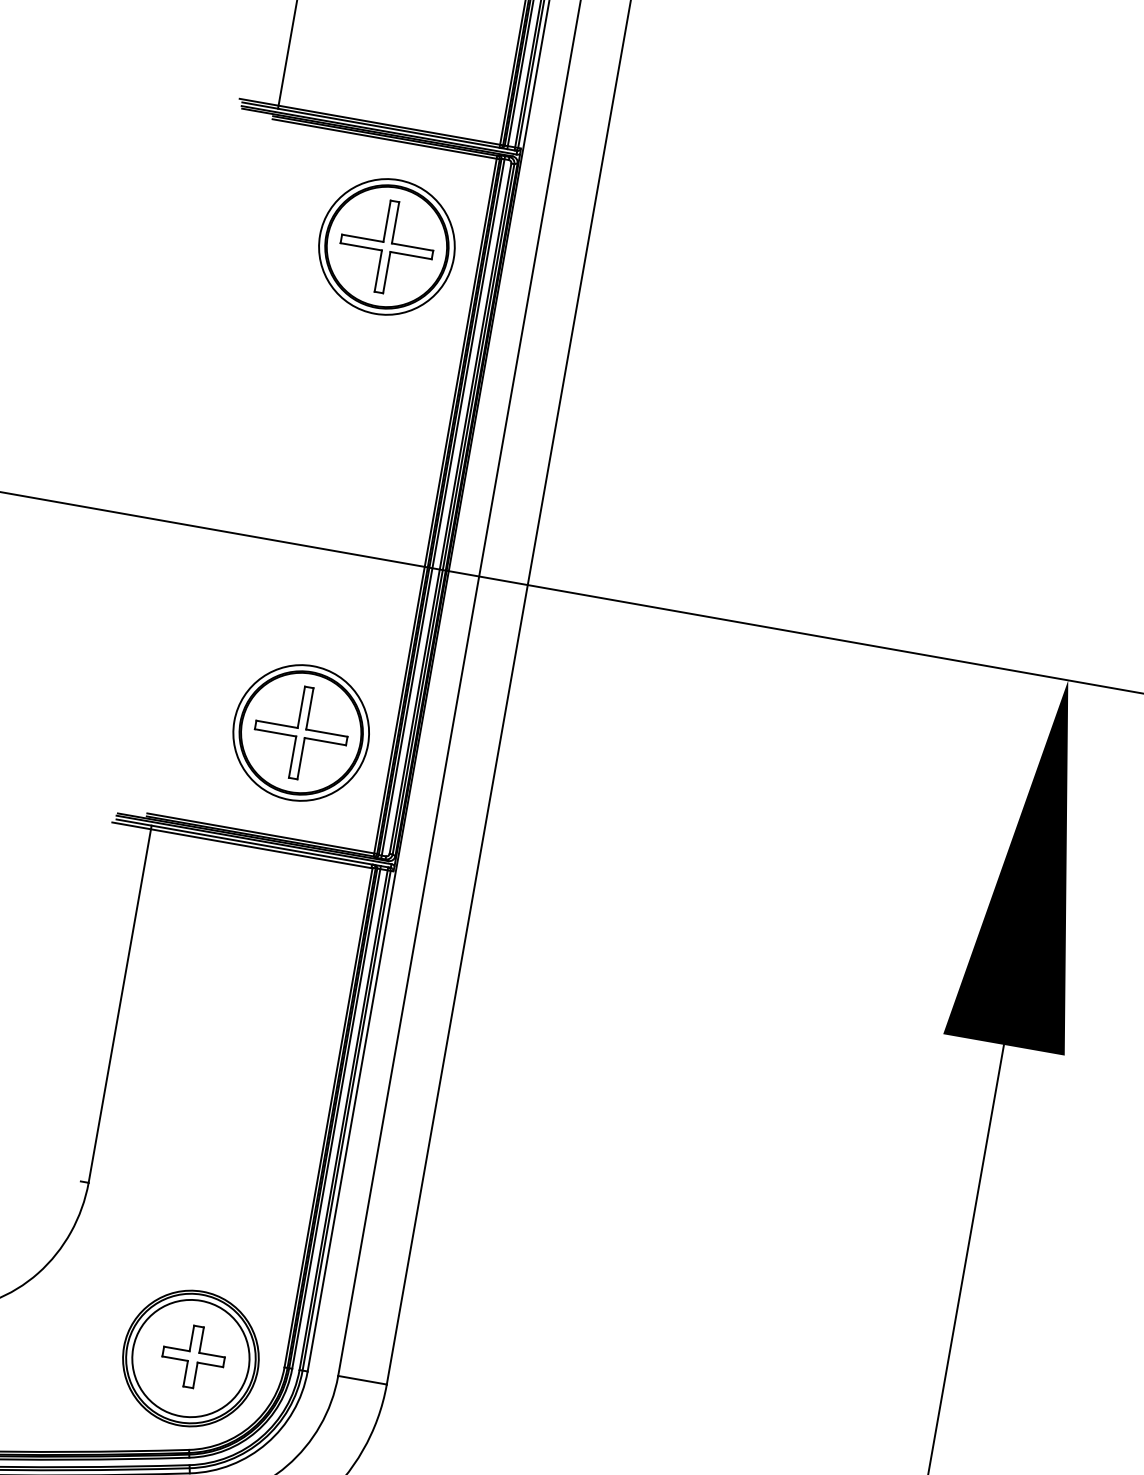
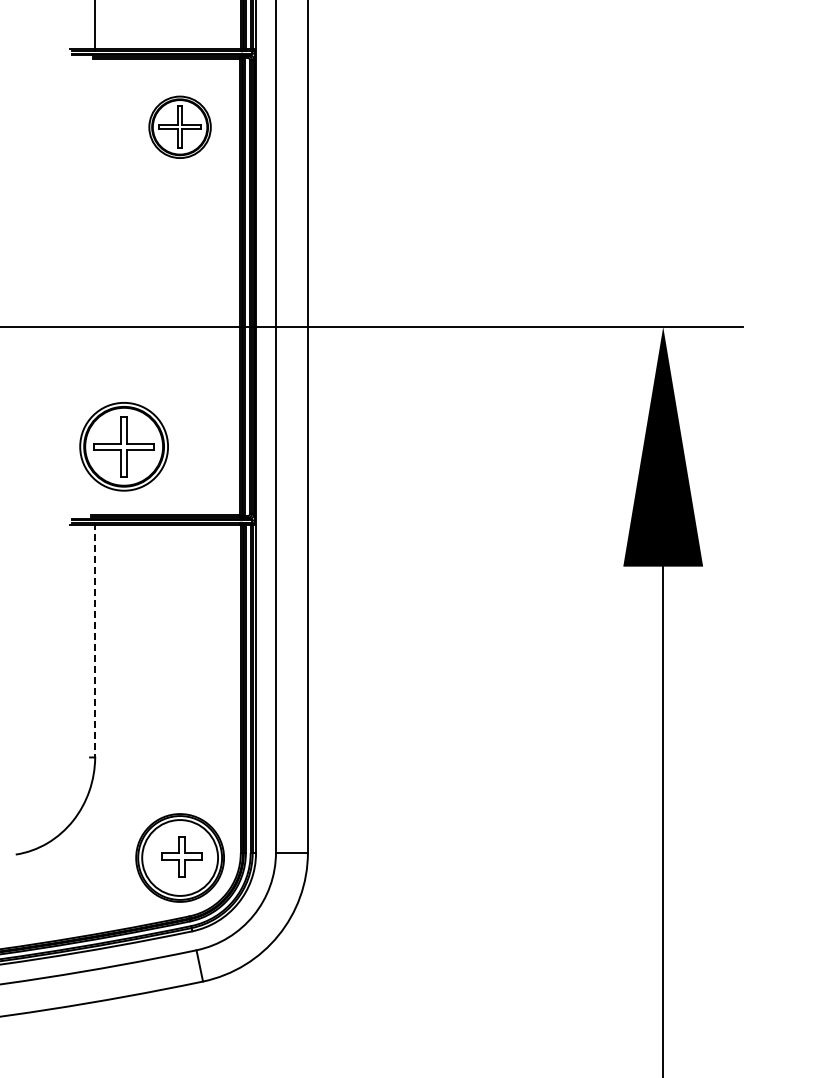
part: (385, 247) -> (179, 127), size x0.7
part: (300, 732) -> (123, 446), moved
line: (120, 1004) -> (95, 640), solid -> dashed

